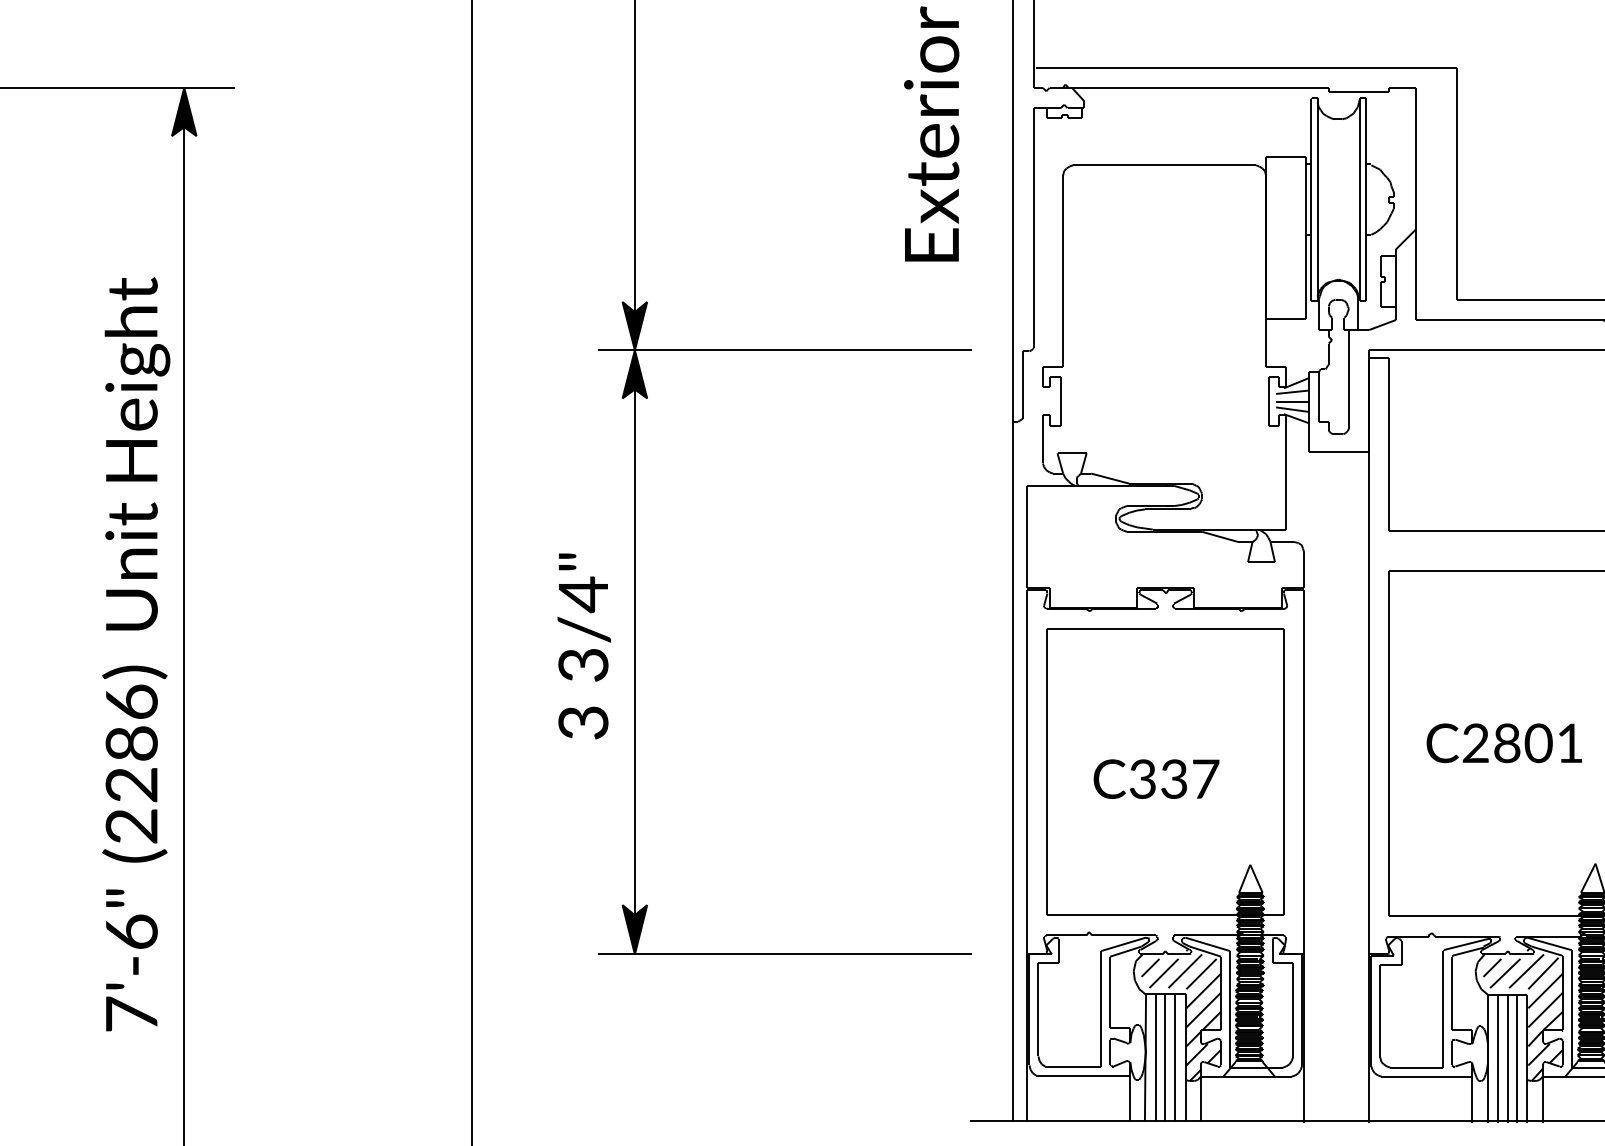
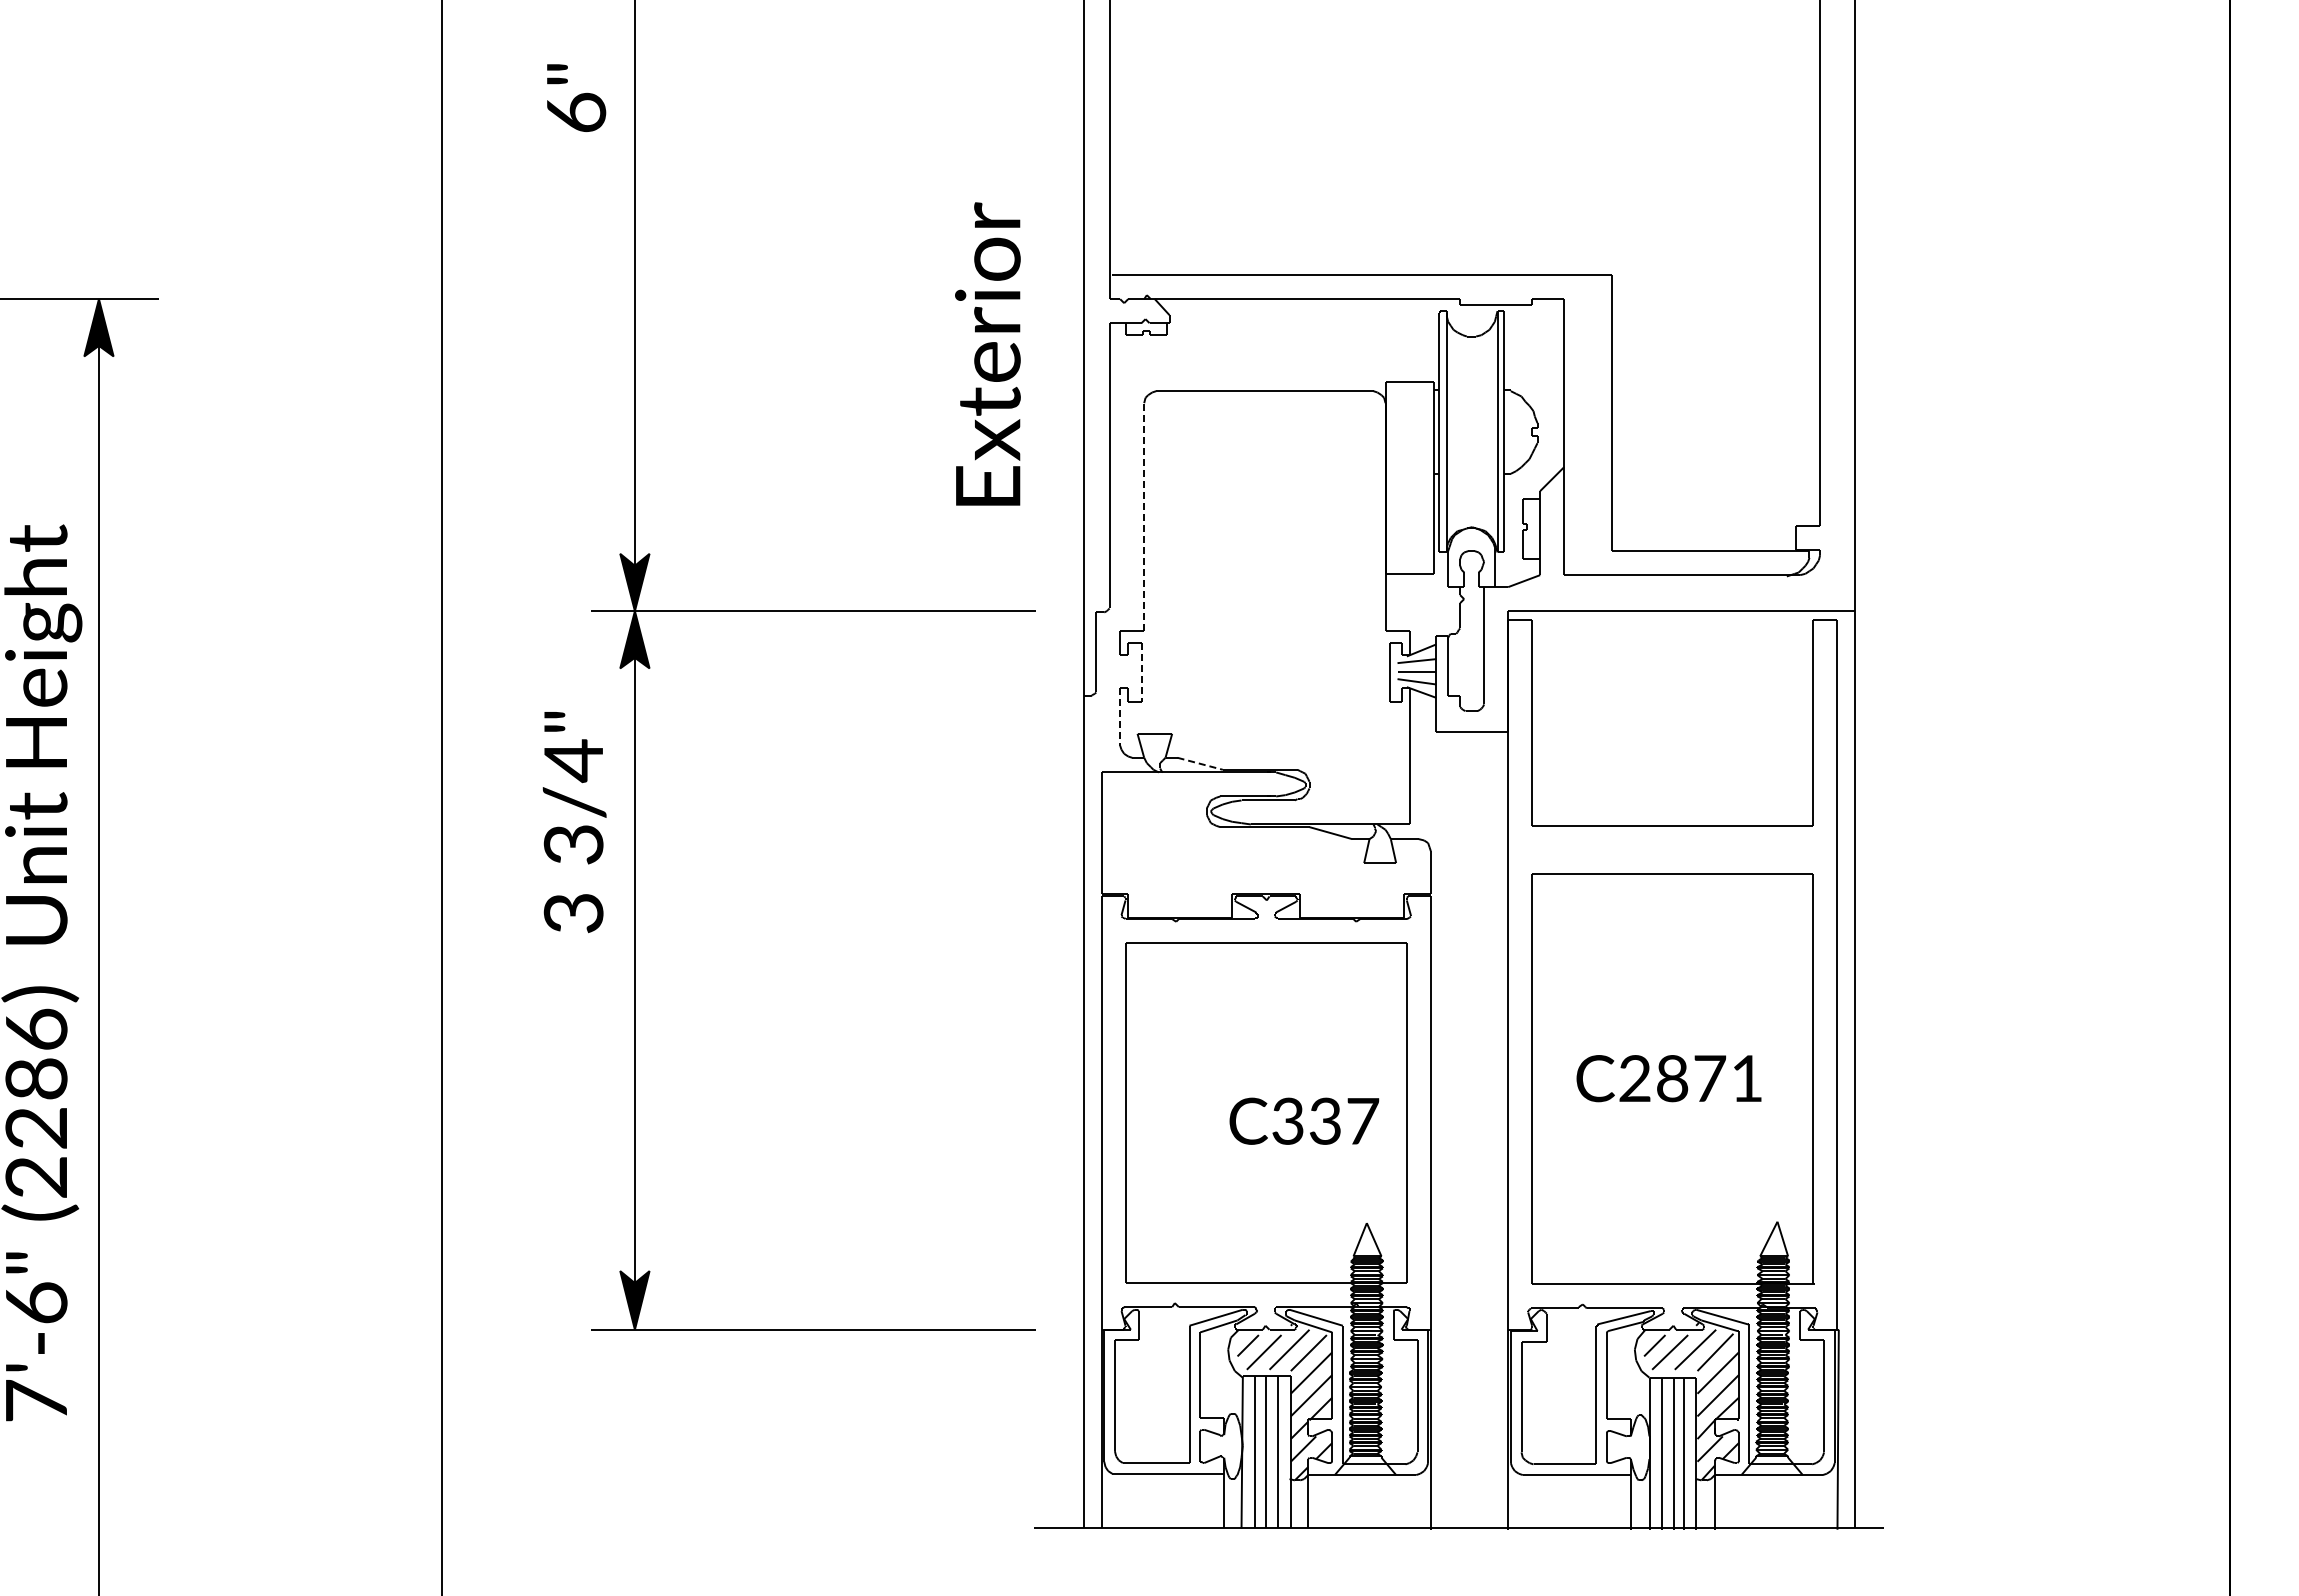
line: (1063, 271) -> (1144, 517), solid -> dashed
line: (1060, 401) -> (1141, 672), solid -> dashed
line: (1043, 439) -> (1120, 717), solid -> dashed
line: (1110, 478) -> (1200, 763), solid -> dashed
text: (584, 646) -> (574, 822), moved
text: (1538, 743) -> (1709, 1078), C2801 -> C2871
text: (1156, 778) -> (1304, 1120), moved

